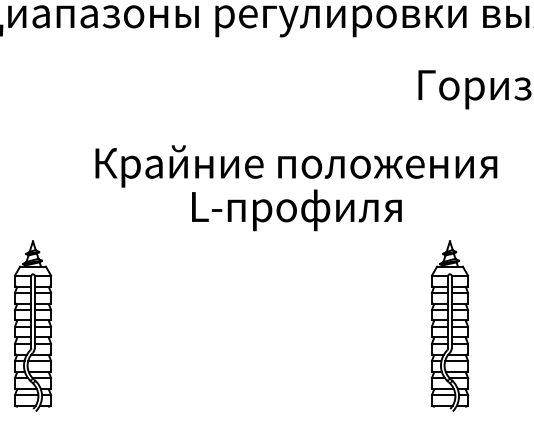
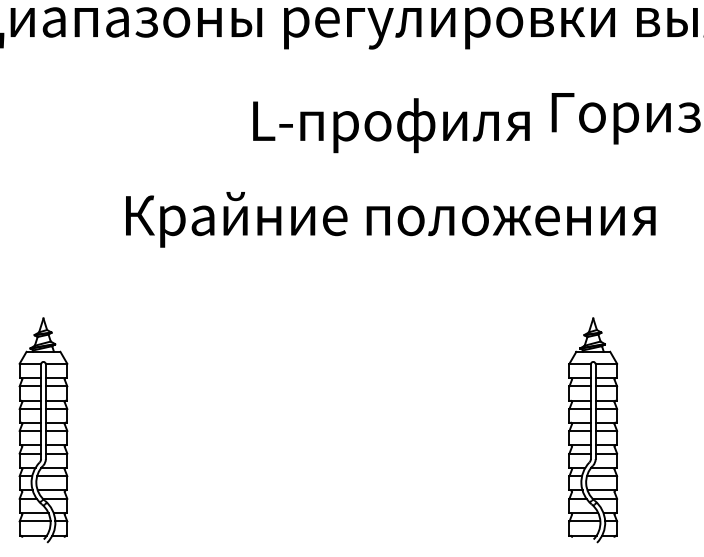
text: (296, 210) -> (391, 125), moved

